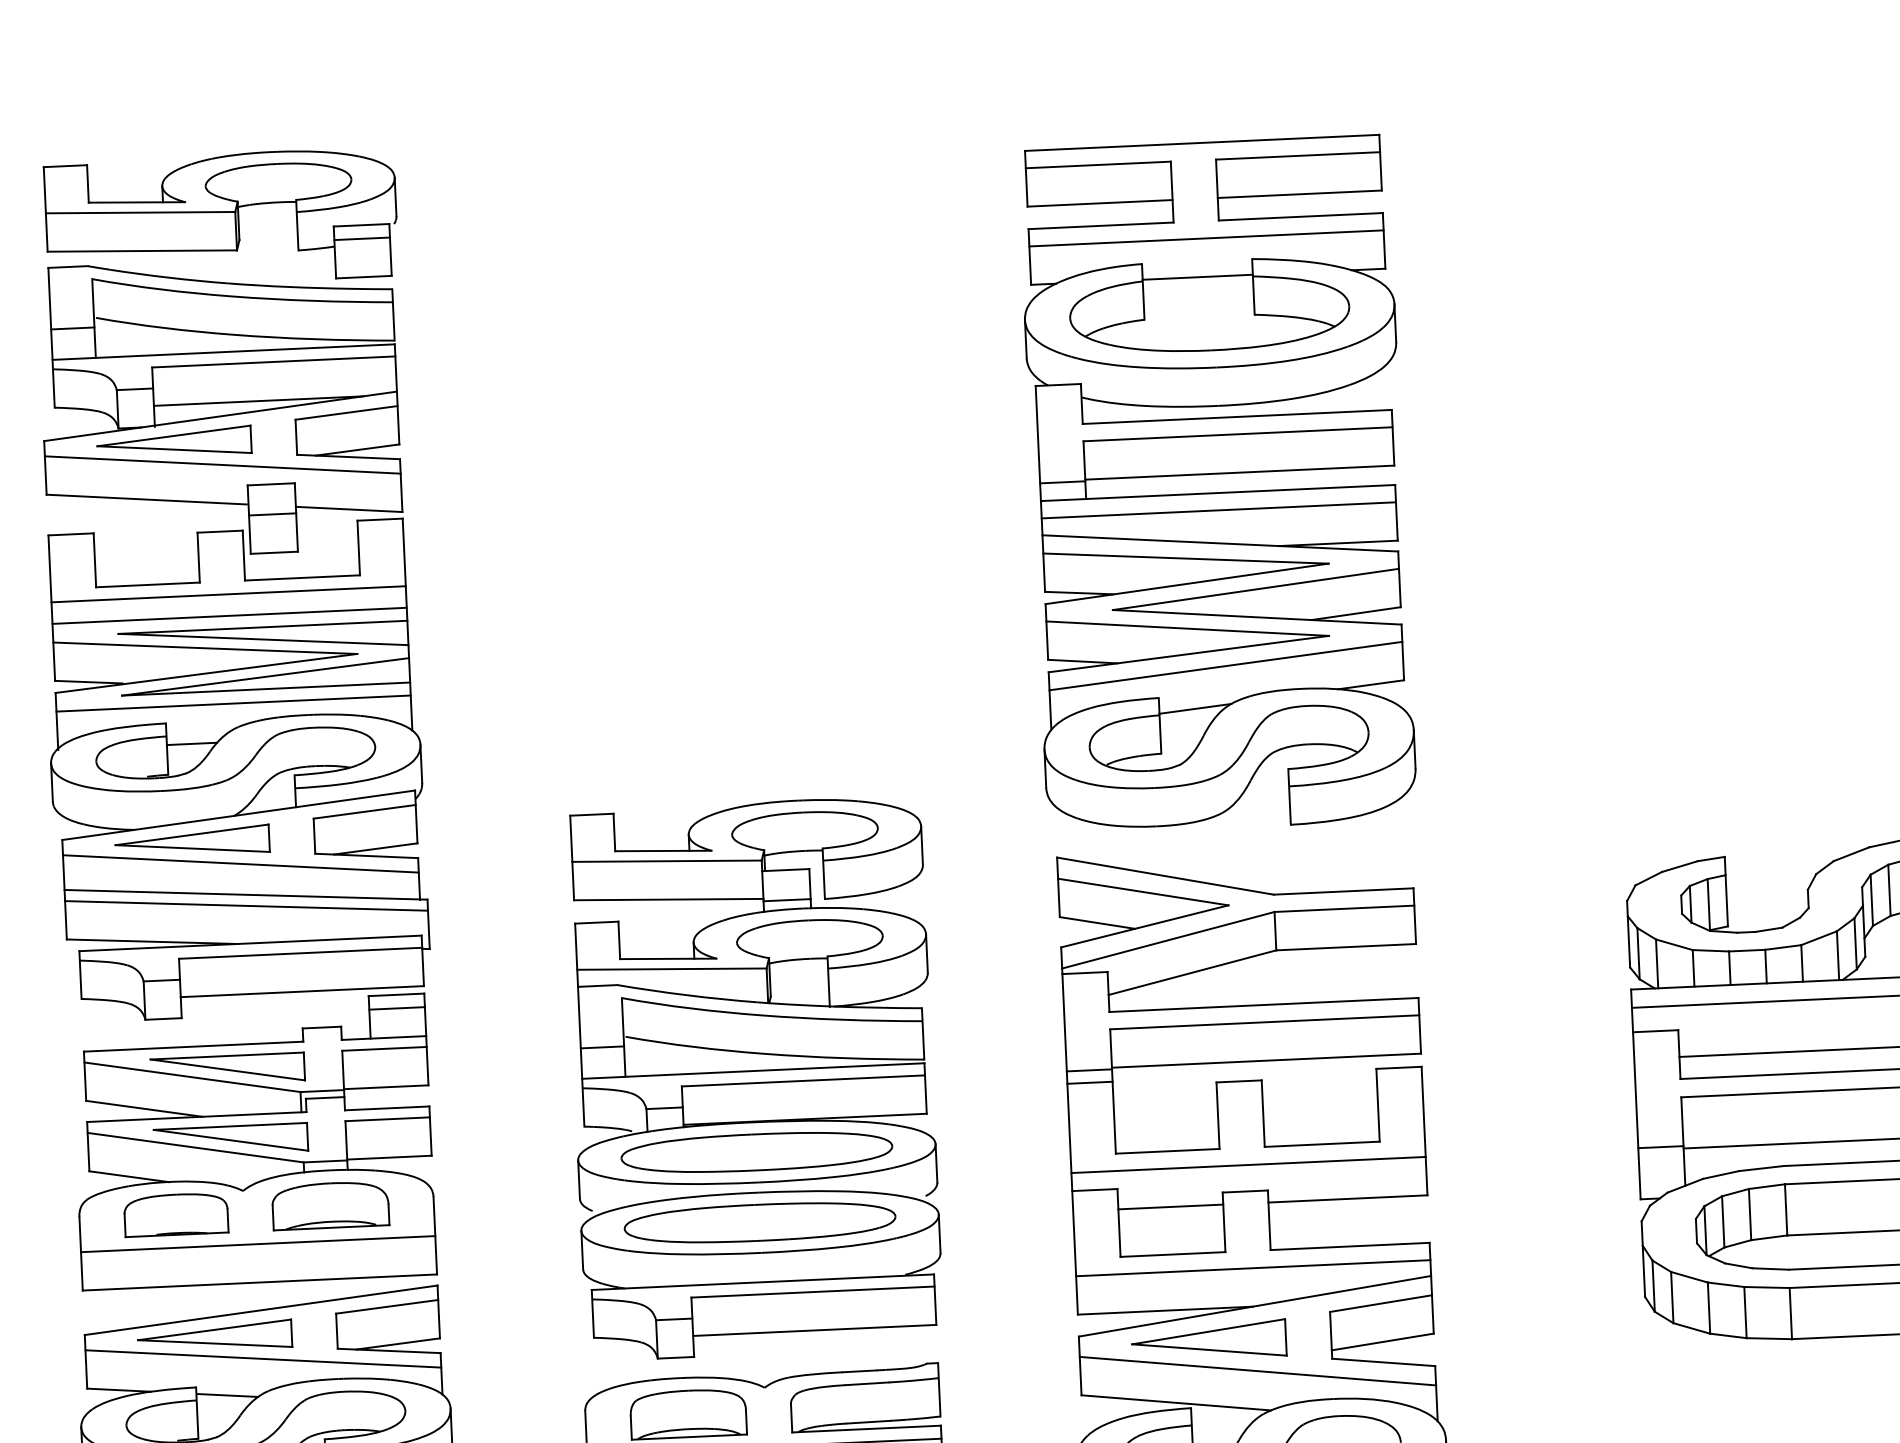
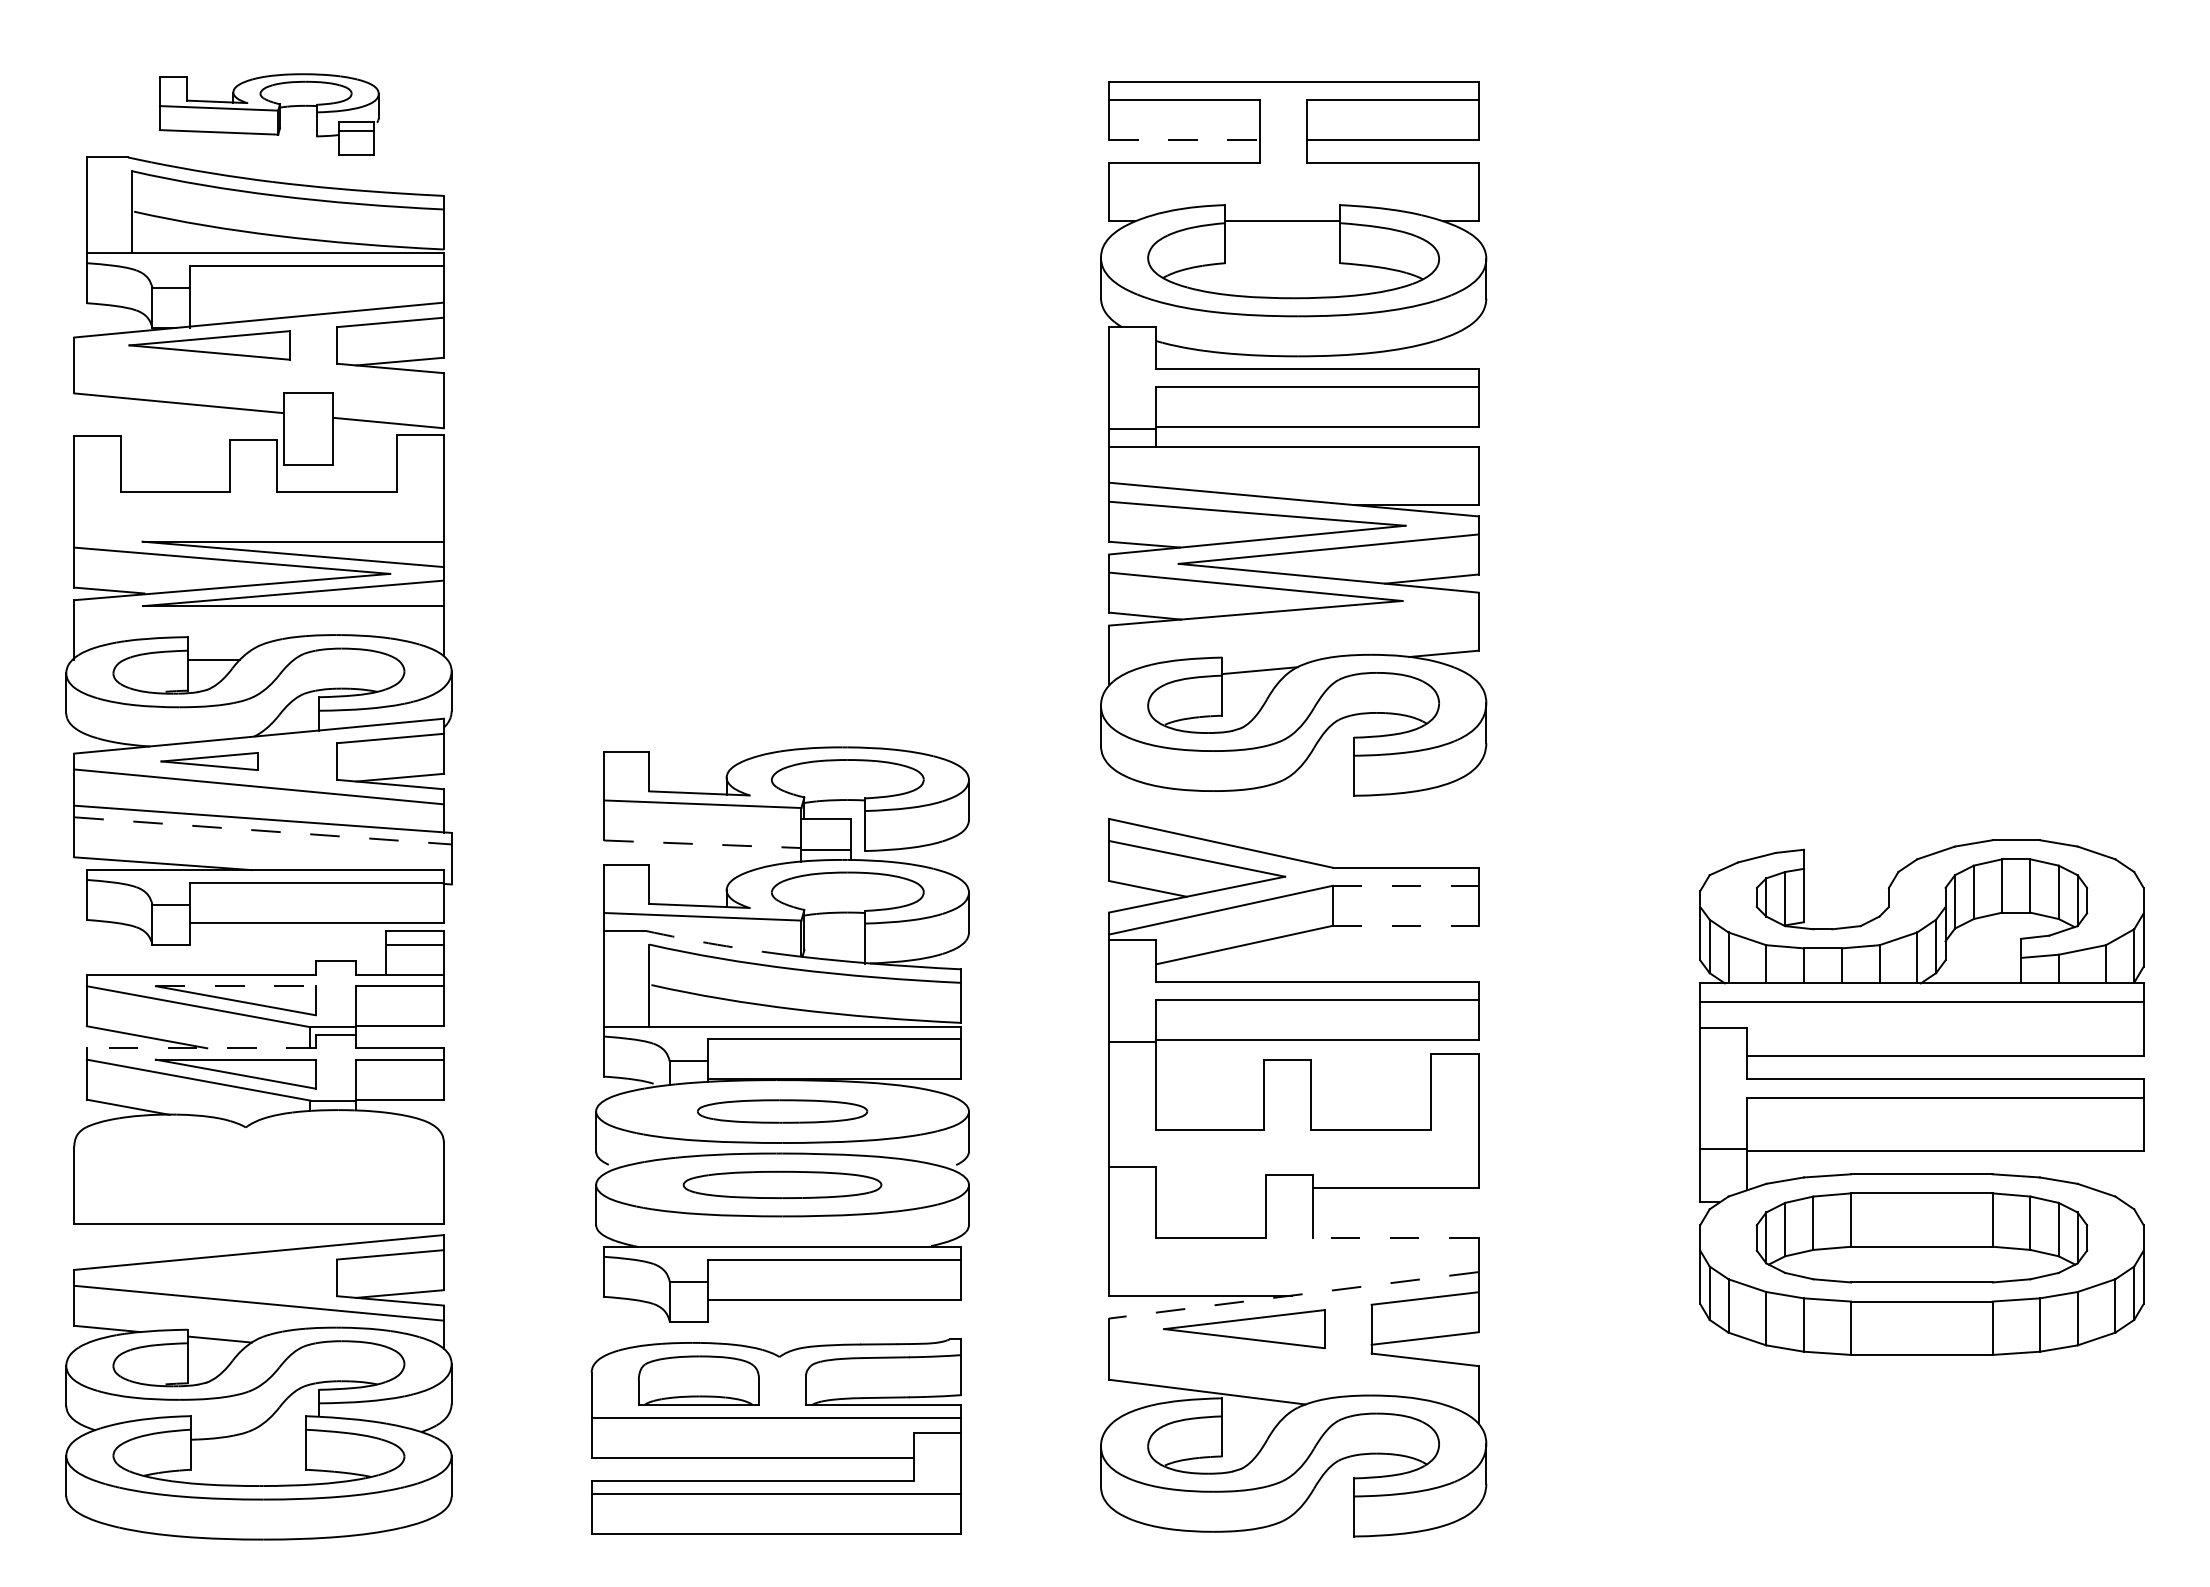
line: (1099, 202) -> (1184, 139), solid -> dashed
part: (221, 218) -> (269, 114), size x0.6
line: (1206, 238) -> (1293, 181), removed
line: (72, 328) -> (109, 221), removed
line: (258, 401) -> (299, 306), removed
line: (222, 464) -> (258, 370), removed
line: (1218, 510) -> (1293, 465), removed
line: (272, 514) -> (308, 424), removed
line: (228, 594) -> (258, 505), removed
line: (229, 616) -> (258, 528), removed
line: (1225, 666) -> (1293, 627), removed
line: (233, 703) -> (258, 619), removed
part: (192, 841) -> (209, 761), size x0.6
line: (668, 899) -> (702, 844), solid -> dashed
line: (247, 905) -> (263, 830), solid -> dashed
line: (1344, 908) -> (1405, 885), solid -> dashed
line: (1346, 946) -> (1405, 925), solid -> dashed
arc: (687, 995) -> (717, 944), solid -> dashed
line: (602, 1046) -> (626, 994), removed
line: (226, 1056) -> (235, 986), solid -> dashed
line: (1089, 1082) -> (1132, 1054), removed
line: (196, 1117) -> (200, 1048), solid -> dashed
part: (756, 1152) -> (782, 1111), size x0.6
line: (1248, 1164) -> (1293, 1147), removed
part: (330, 1205) -> (336, 1146), removed
line: (1170, 1206) -> (1210, 1187), removed
part: (175, 1214) -> (174, 1148), removed
part: (760, 1222) -> (782, 1184), size x0.7
line: (257, 1244) -> (258, 1183), removed
line: (1350, 1246) -> (1395, 1237), solid -> dashed
line: (1252, 1268) -> (1293, 1255), removed
line: (1254, 1306) -> (1293, 1295), solid -> dashed
part: (214, 1336) -> (209, 1277), removed
line: (1257, 1370) -> (1293, 1362), removed

